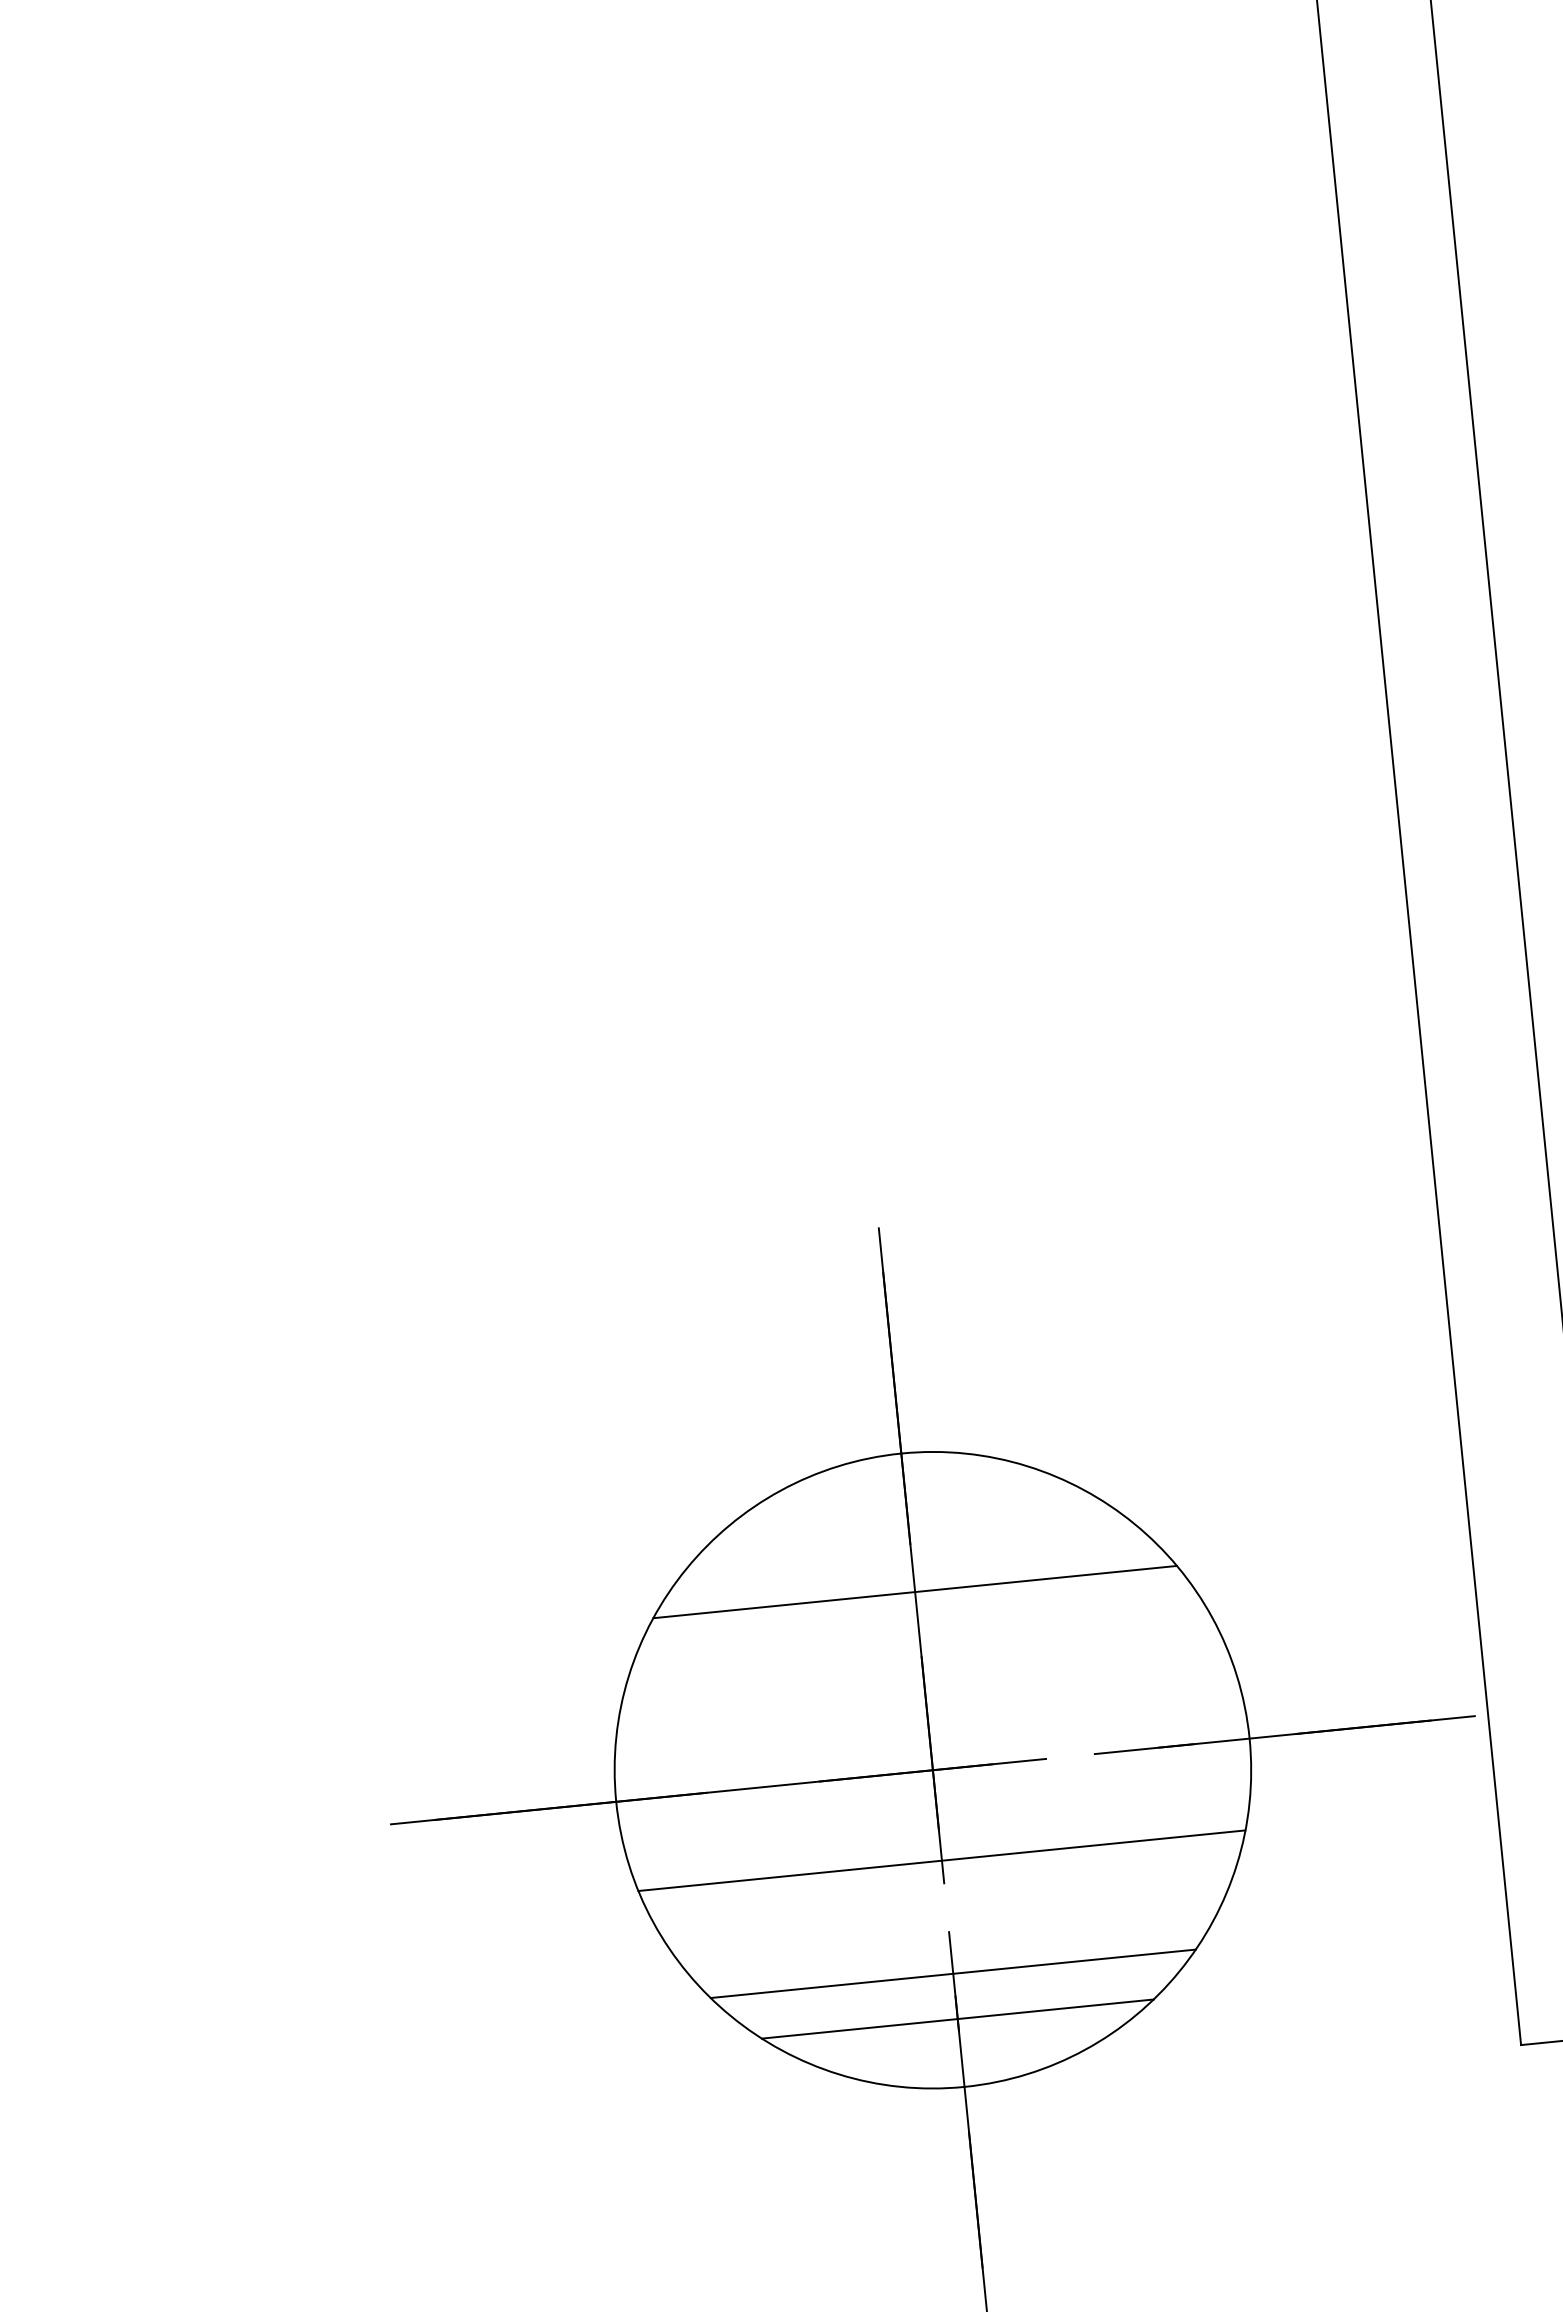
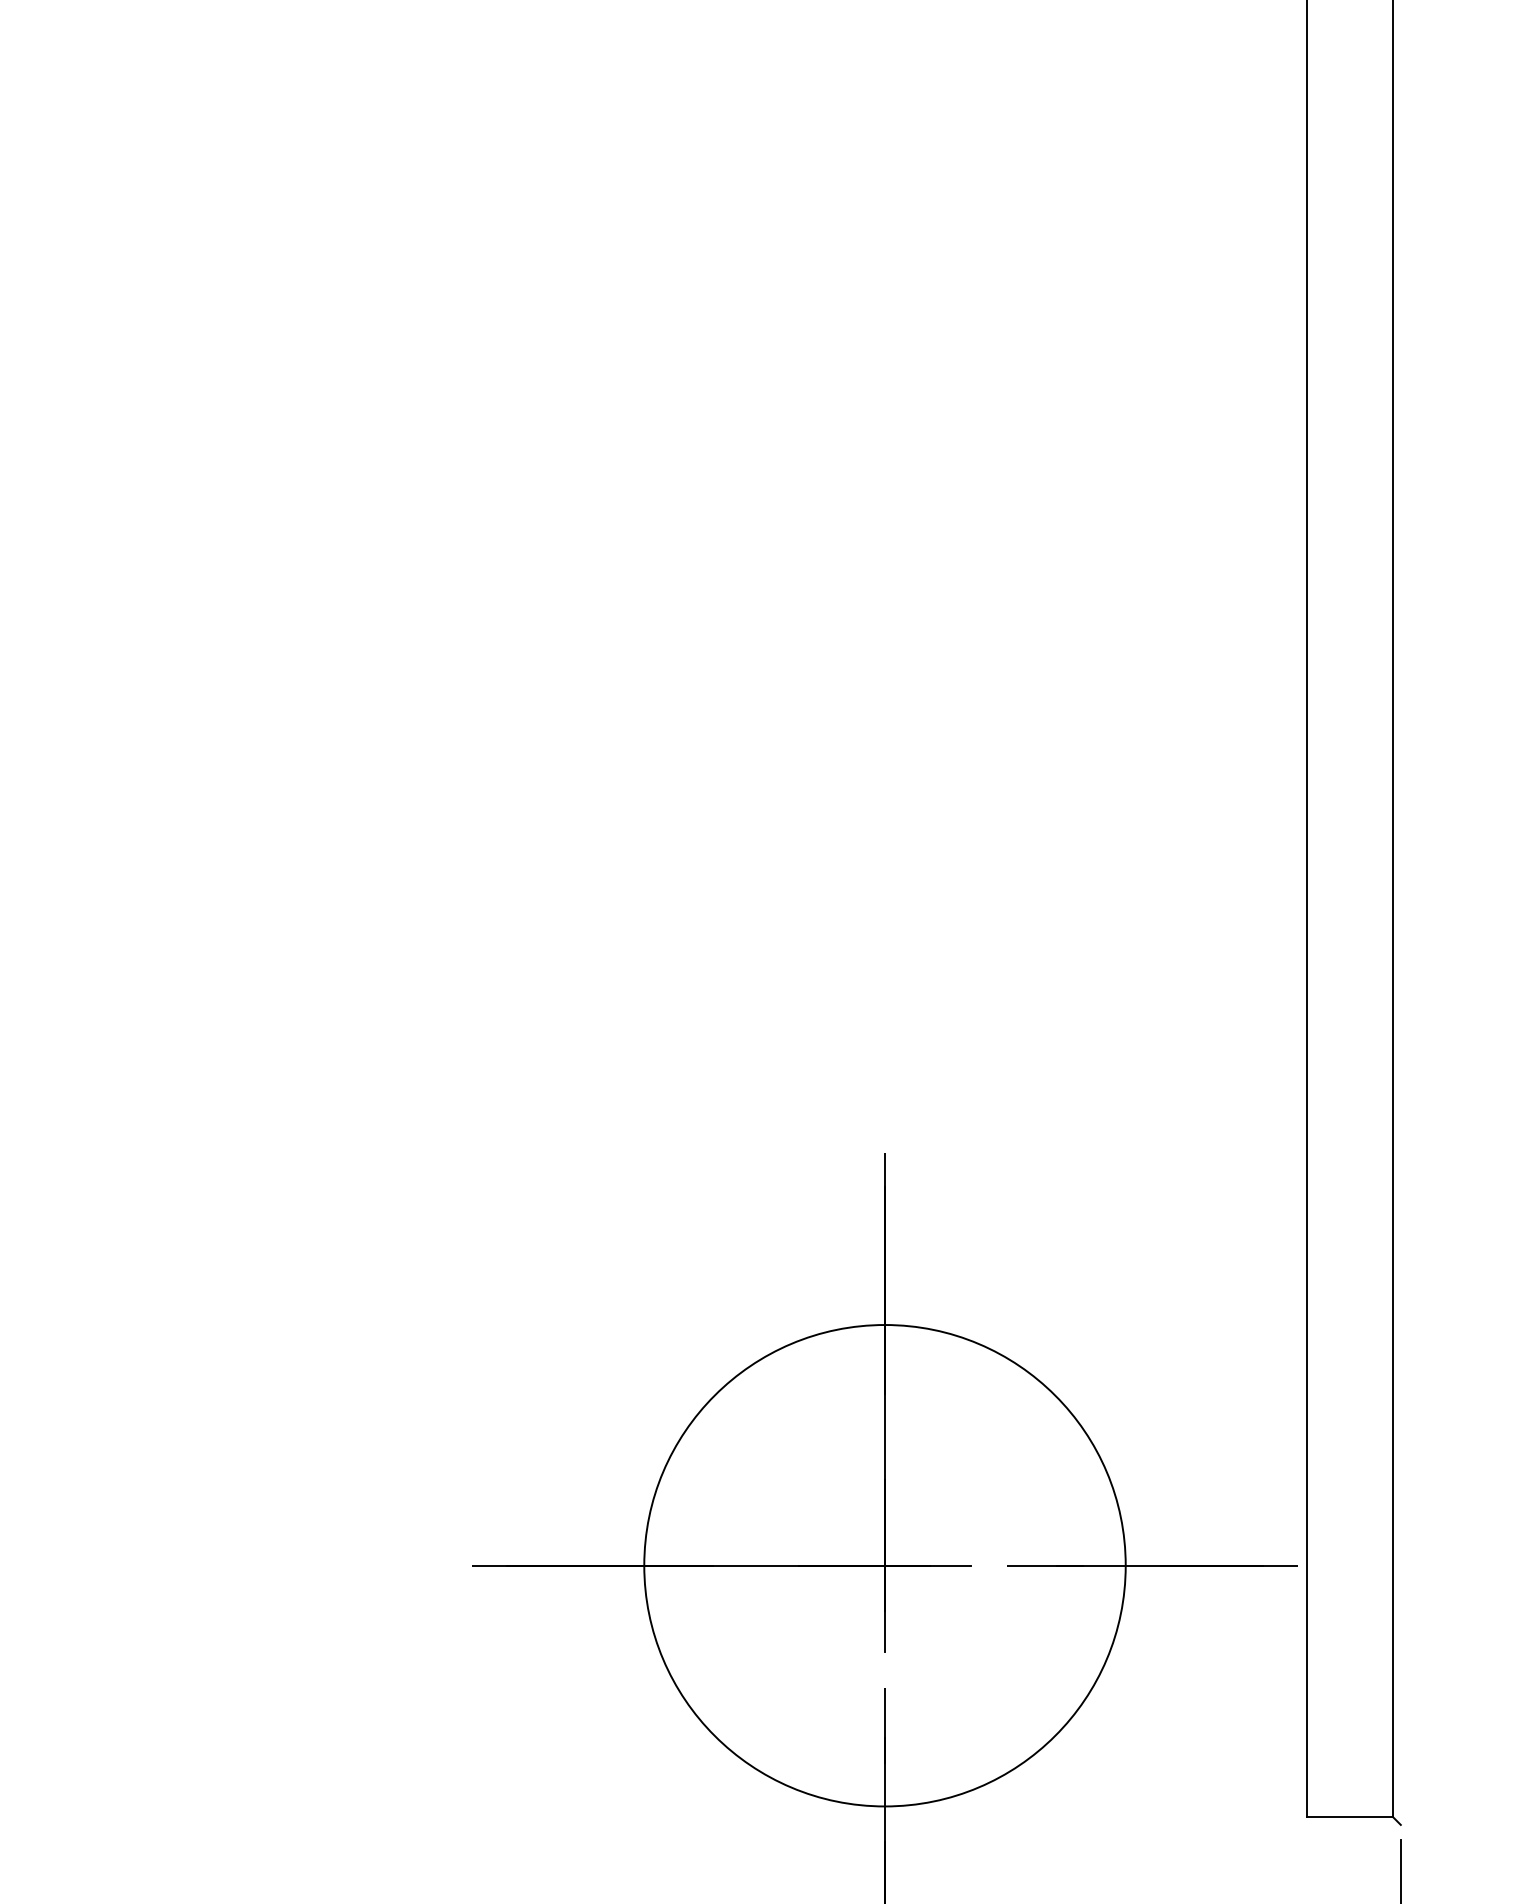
line: (915, 1592) -> (885, 1430), removed
line: (941, 1860) -> (884, 1634), removed
line: (952, 1973) -> (884, 1720), removed
line: (957, 2018) -> (884, 1754), removed

